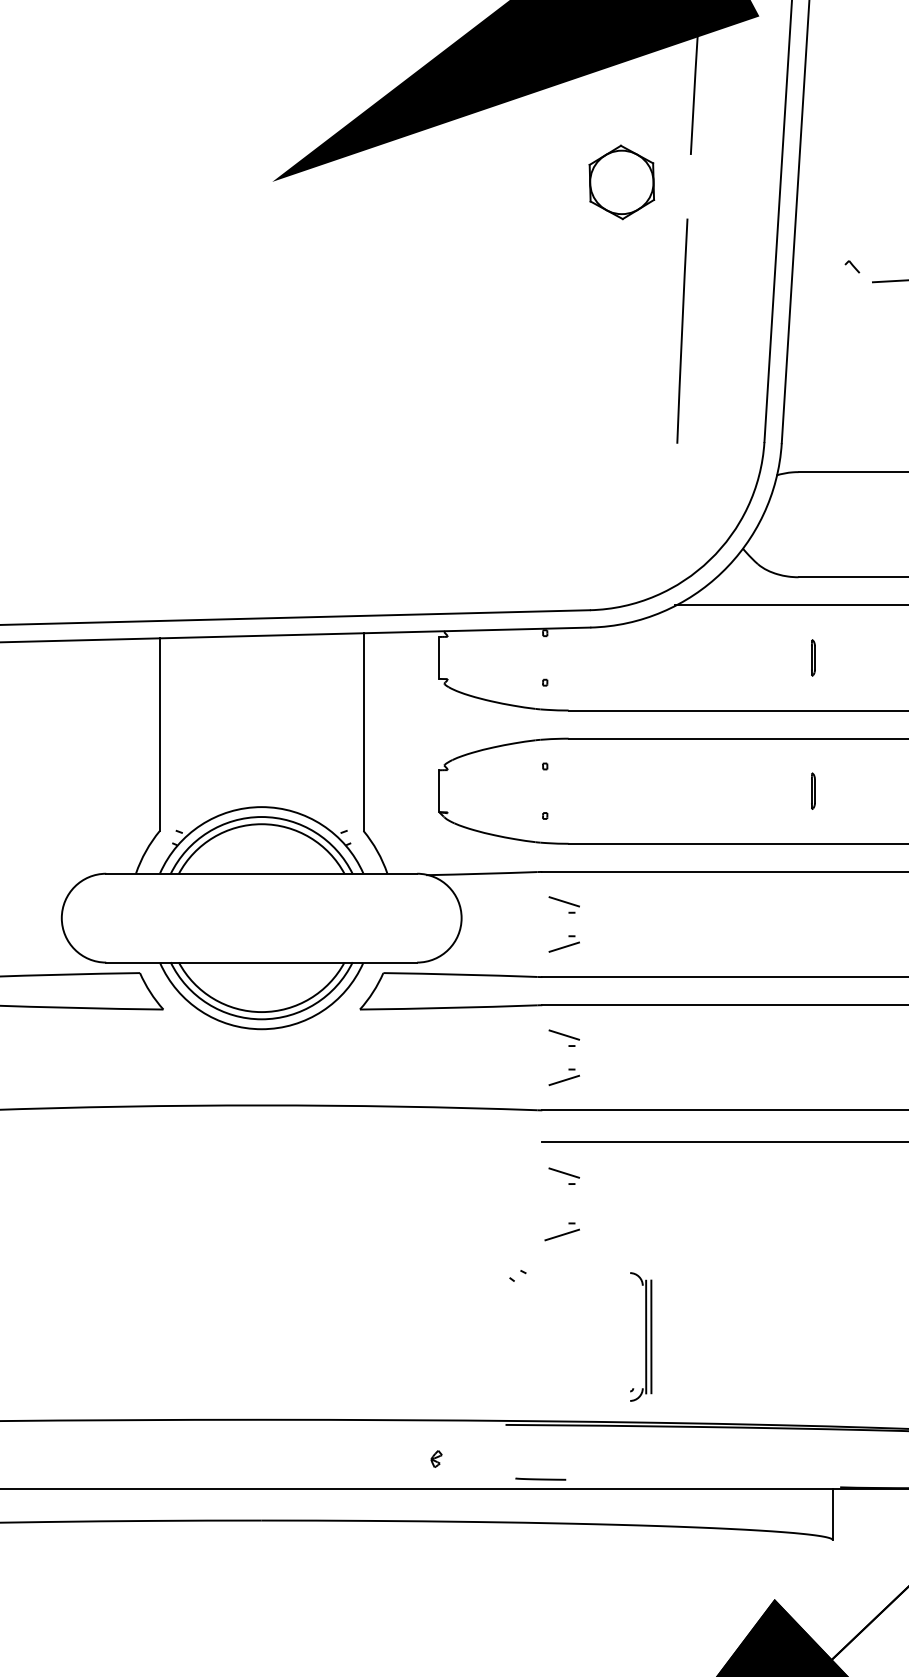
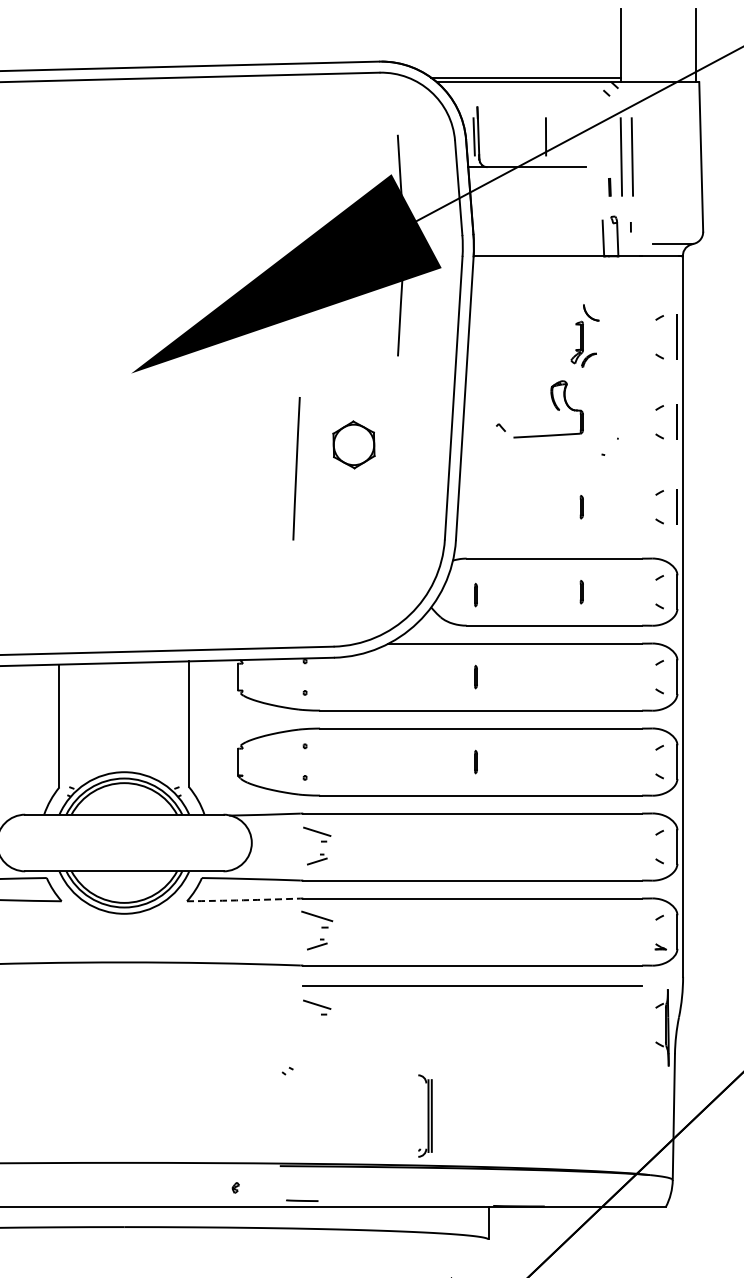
part: (621, 181) -> (353, 444), moved
line: (682, 330) -> (296, 468), moved
line: (812, 528) -> (475, 594), added
part: (564, 904) -> (317, 834), size x1.4
arc: (448, 1008) -> (243, 900), solid -> dashed
part: (564, 1038) -> (317, 919), size x1.6
part: (564, 1176) -> (317, 1007), size x1.4
part: (561, 1231) -> (315, 1042), removed
part: (641, 1336) -> (425, 1115), moved

